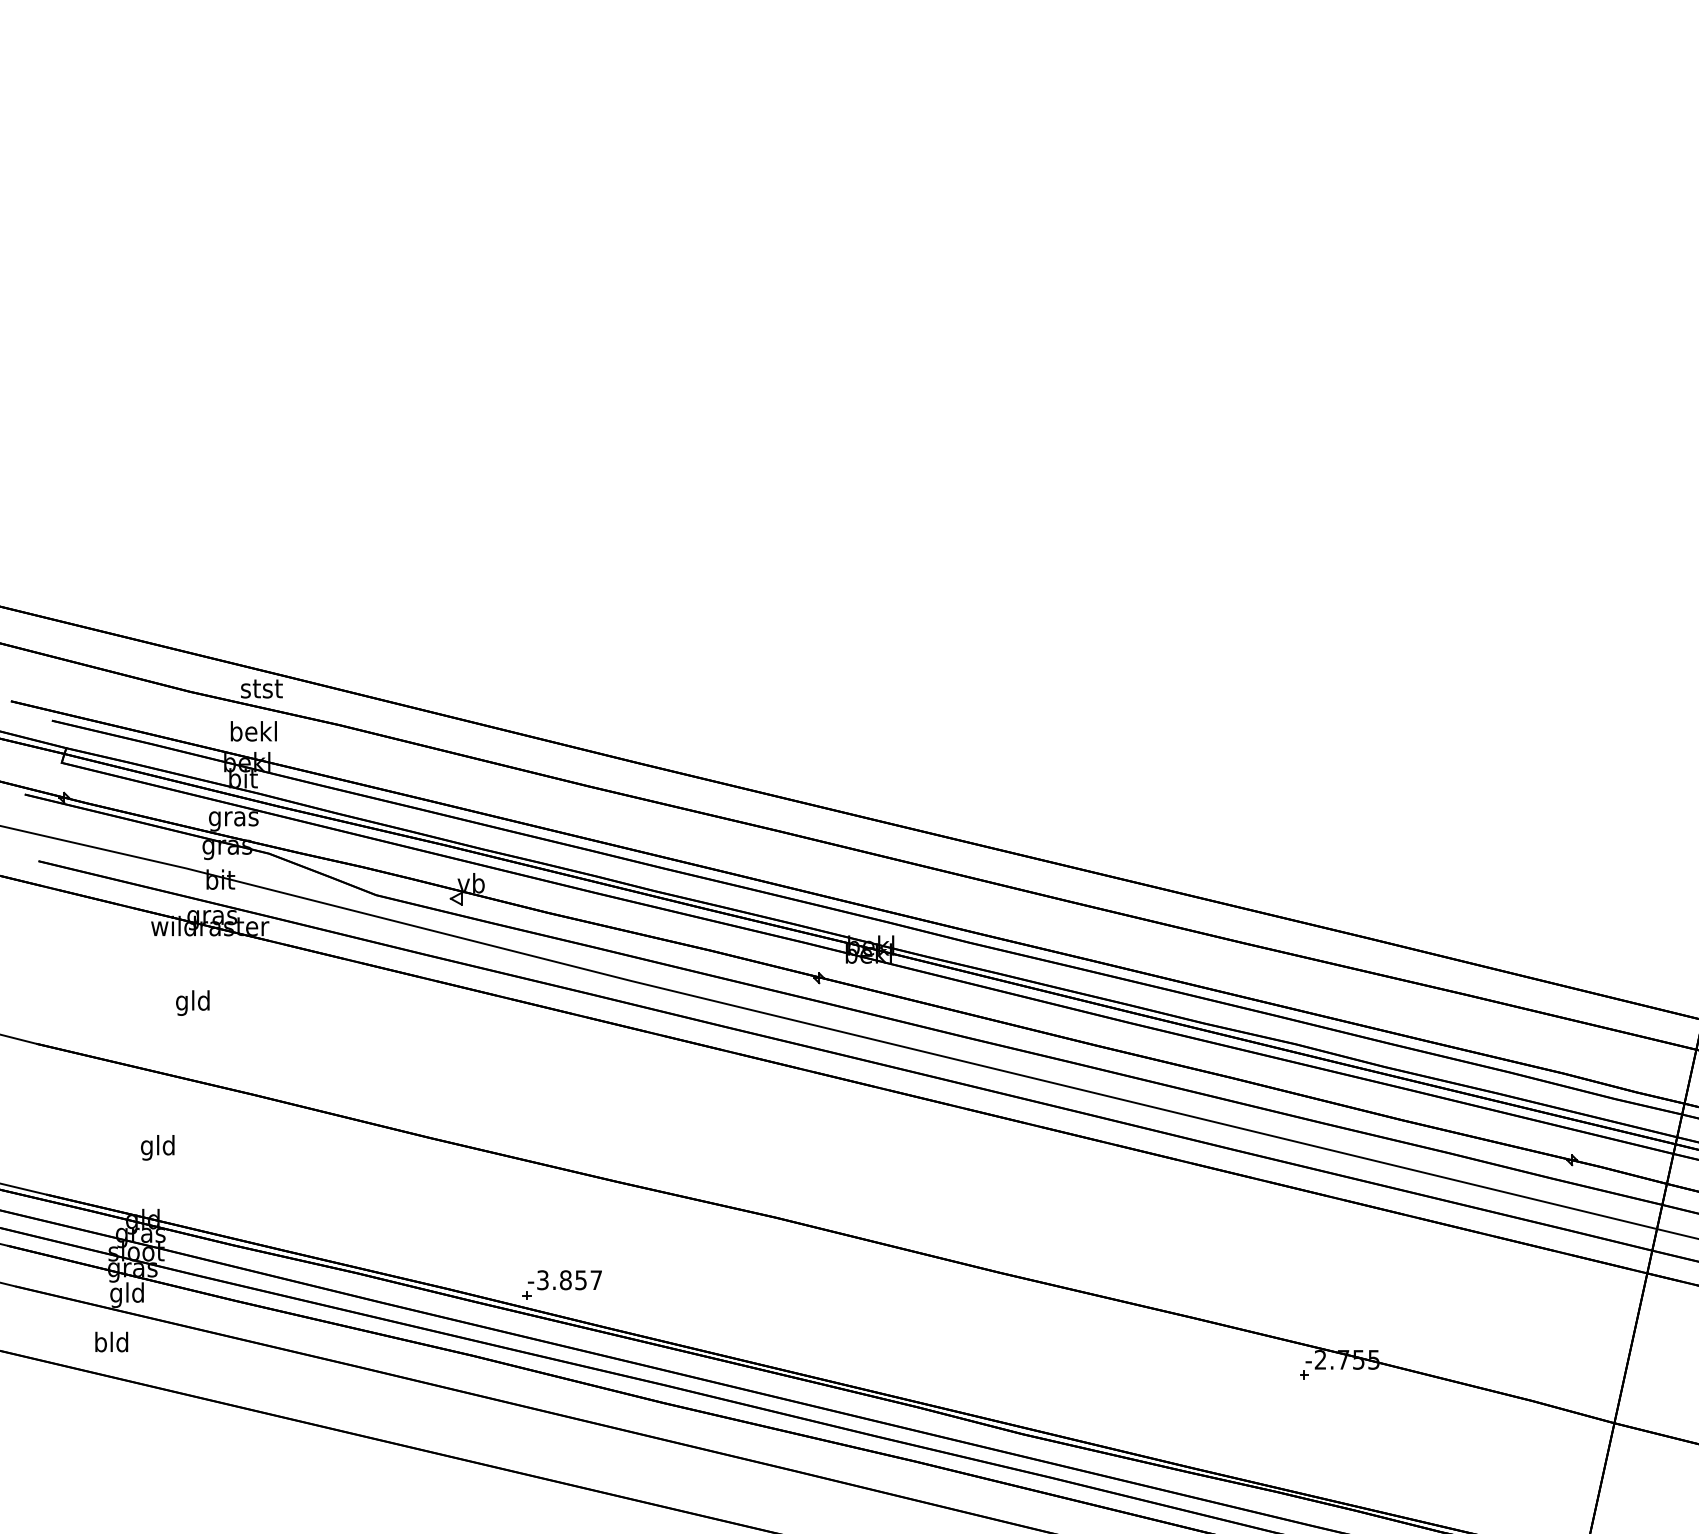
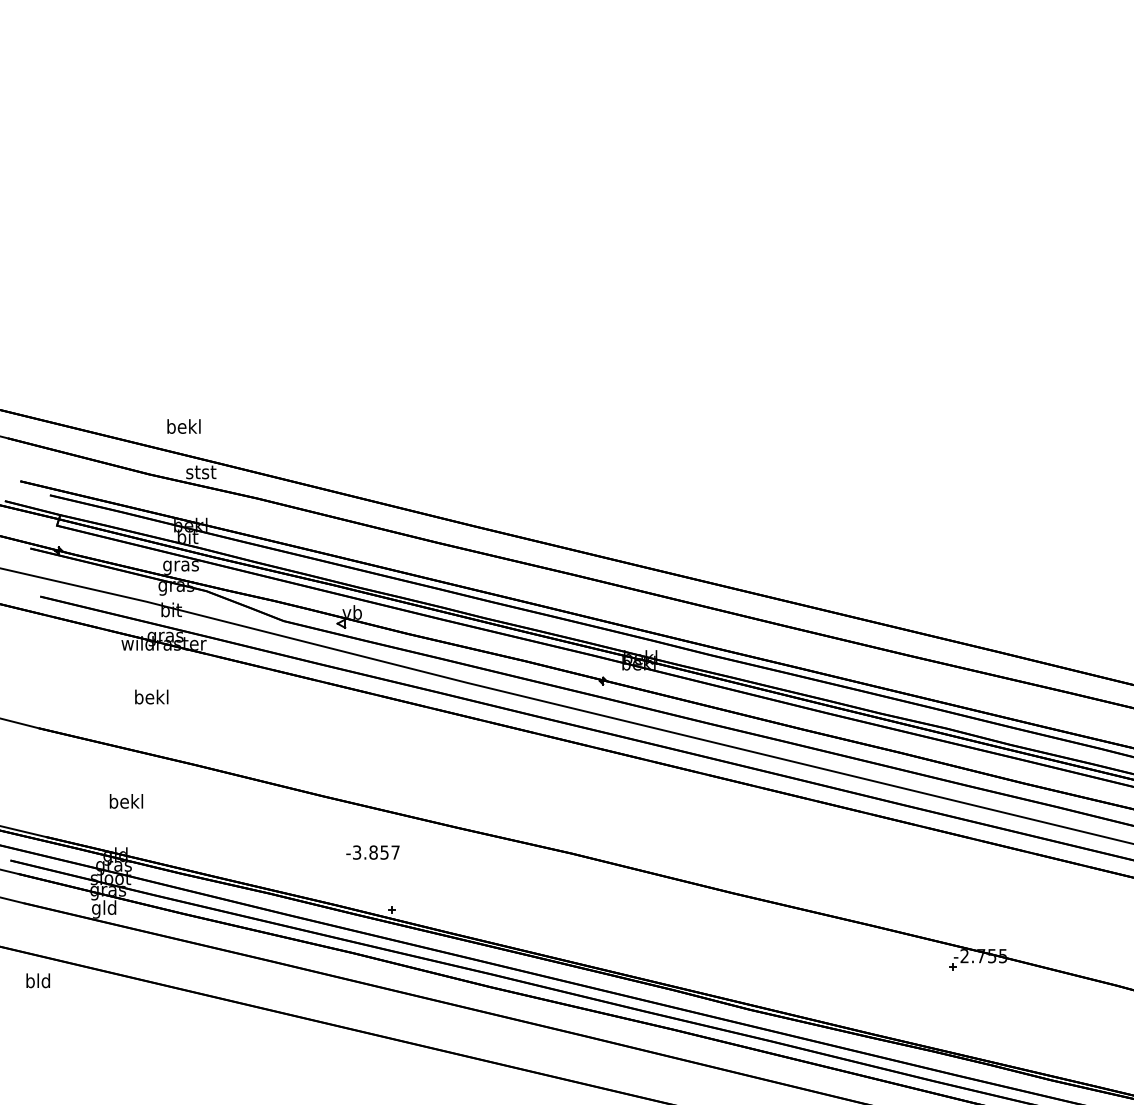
text: (253, 731) -> (183, 426), moved
text: (193, 1002) -> (152, 698), gld -> bekl
text: (158, 1147) -> (126, 803), gld -> bekl
text: (564, 1280) -> (372, 852), moved
text: (111, 1341) -> (38, 980), moved

